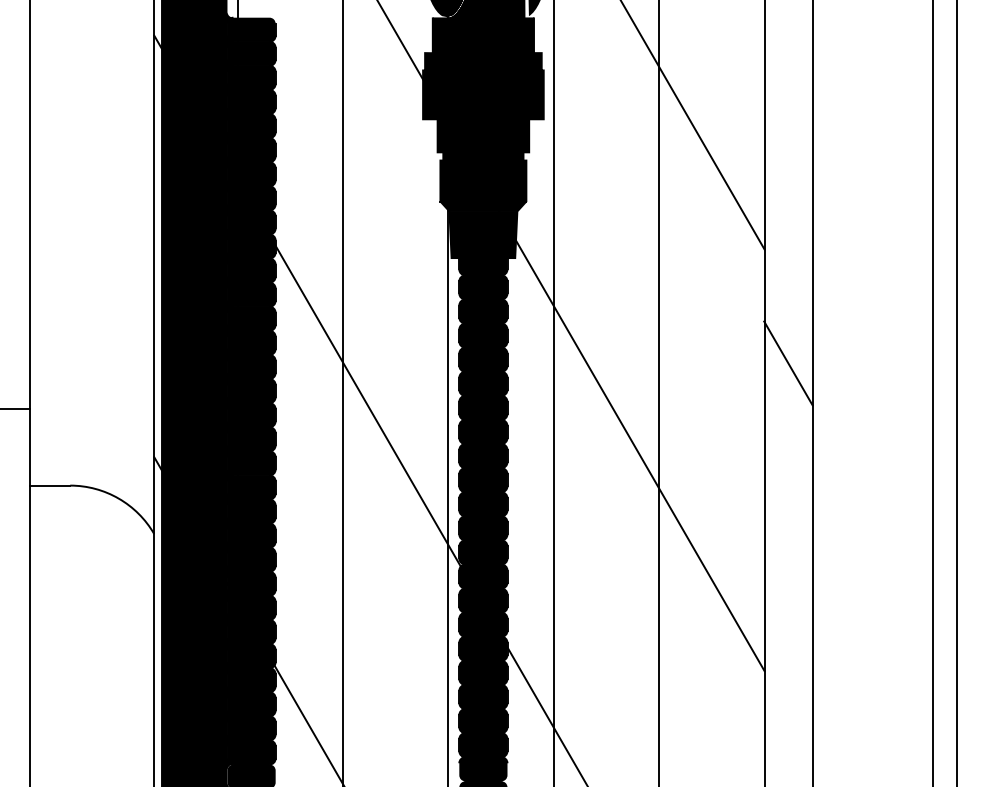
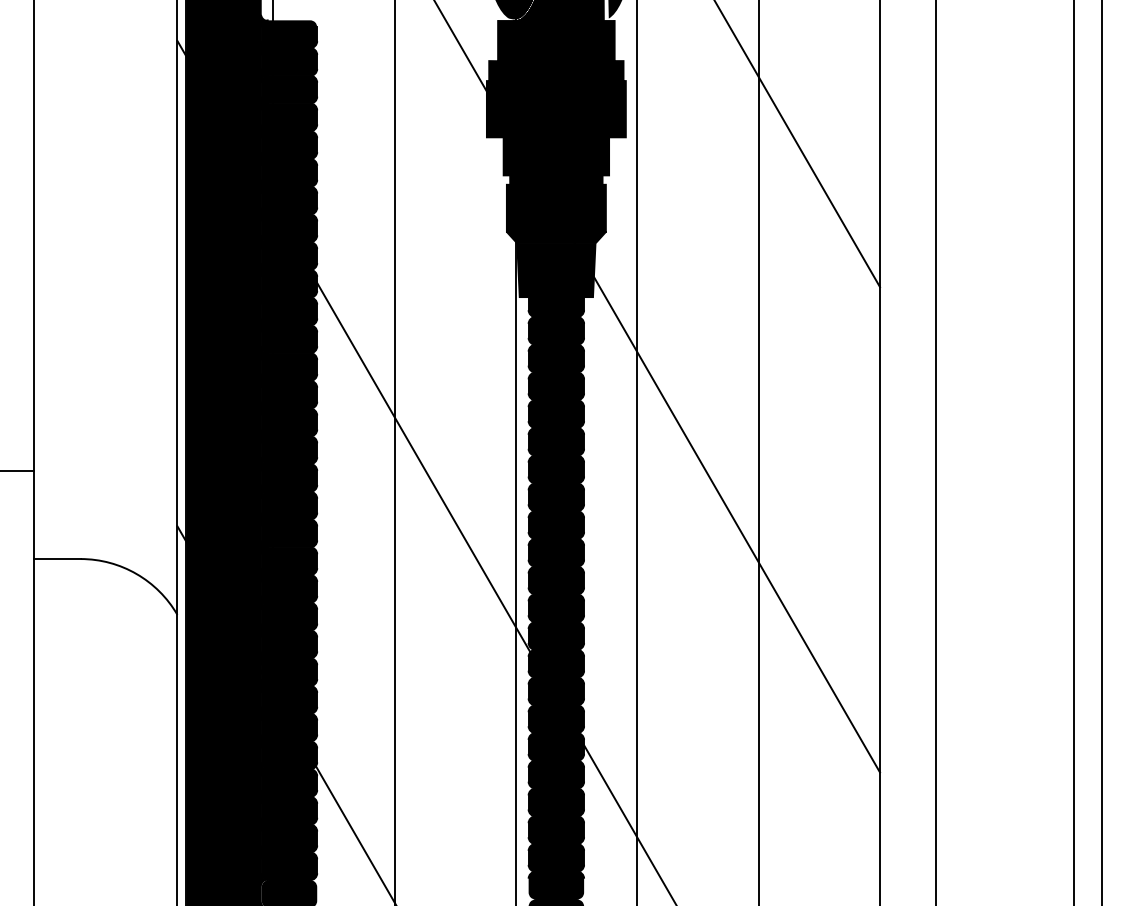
line: (788, 363) -> (907, 418), removed

